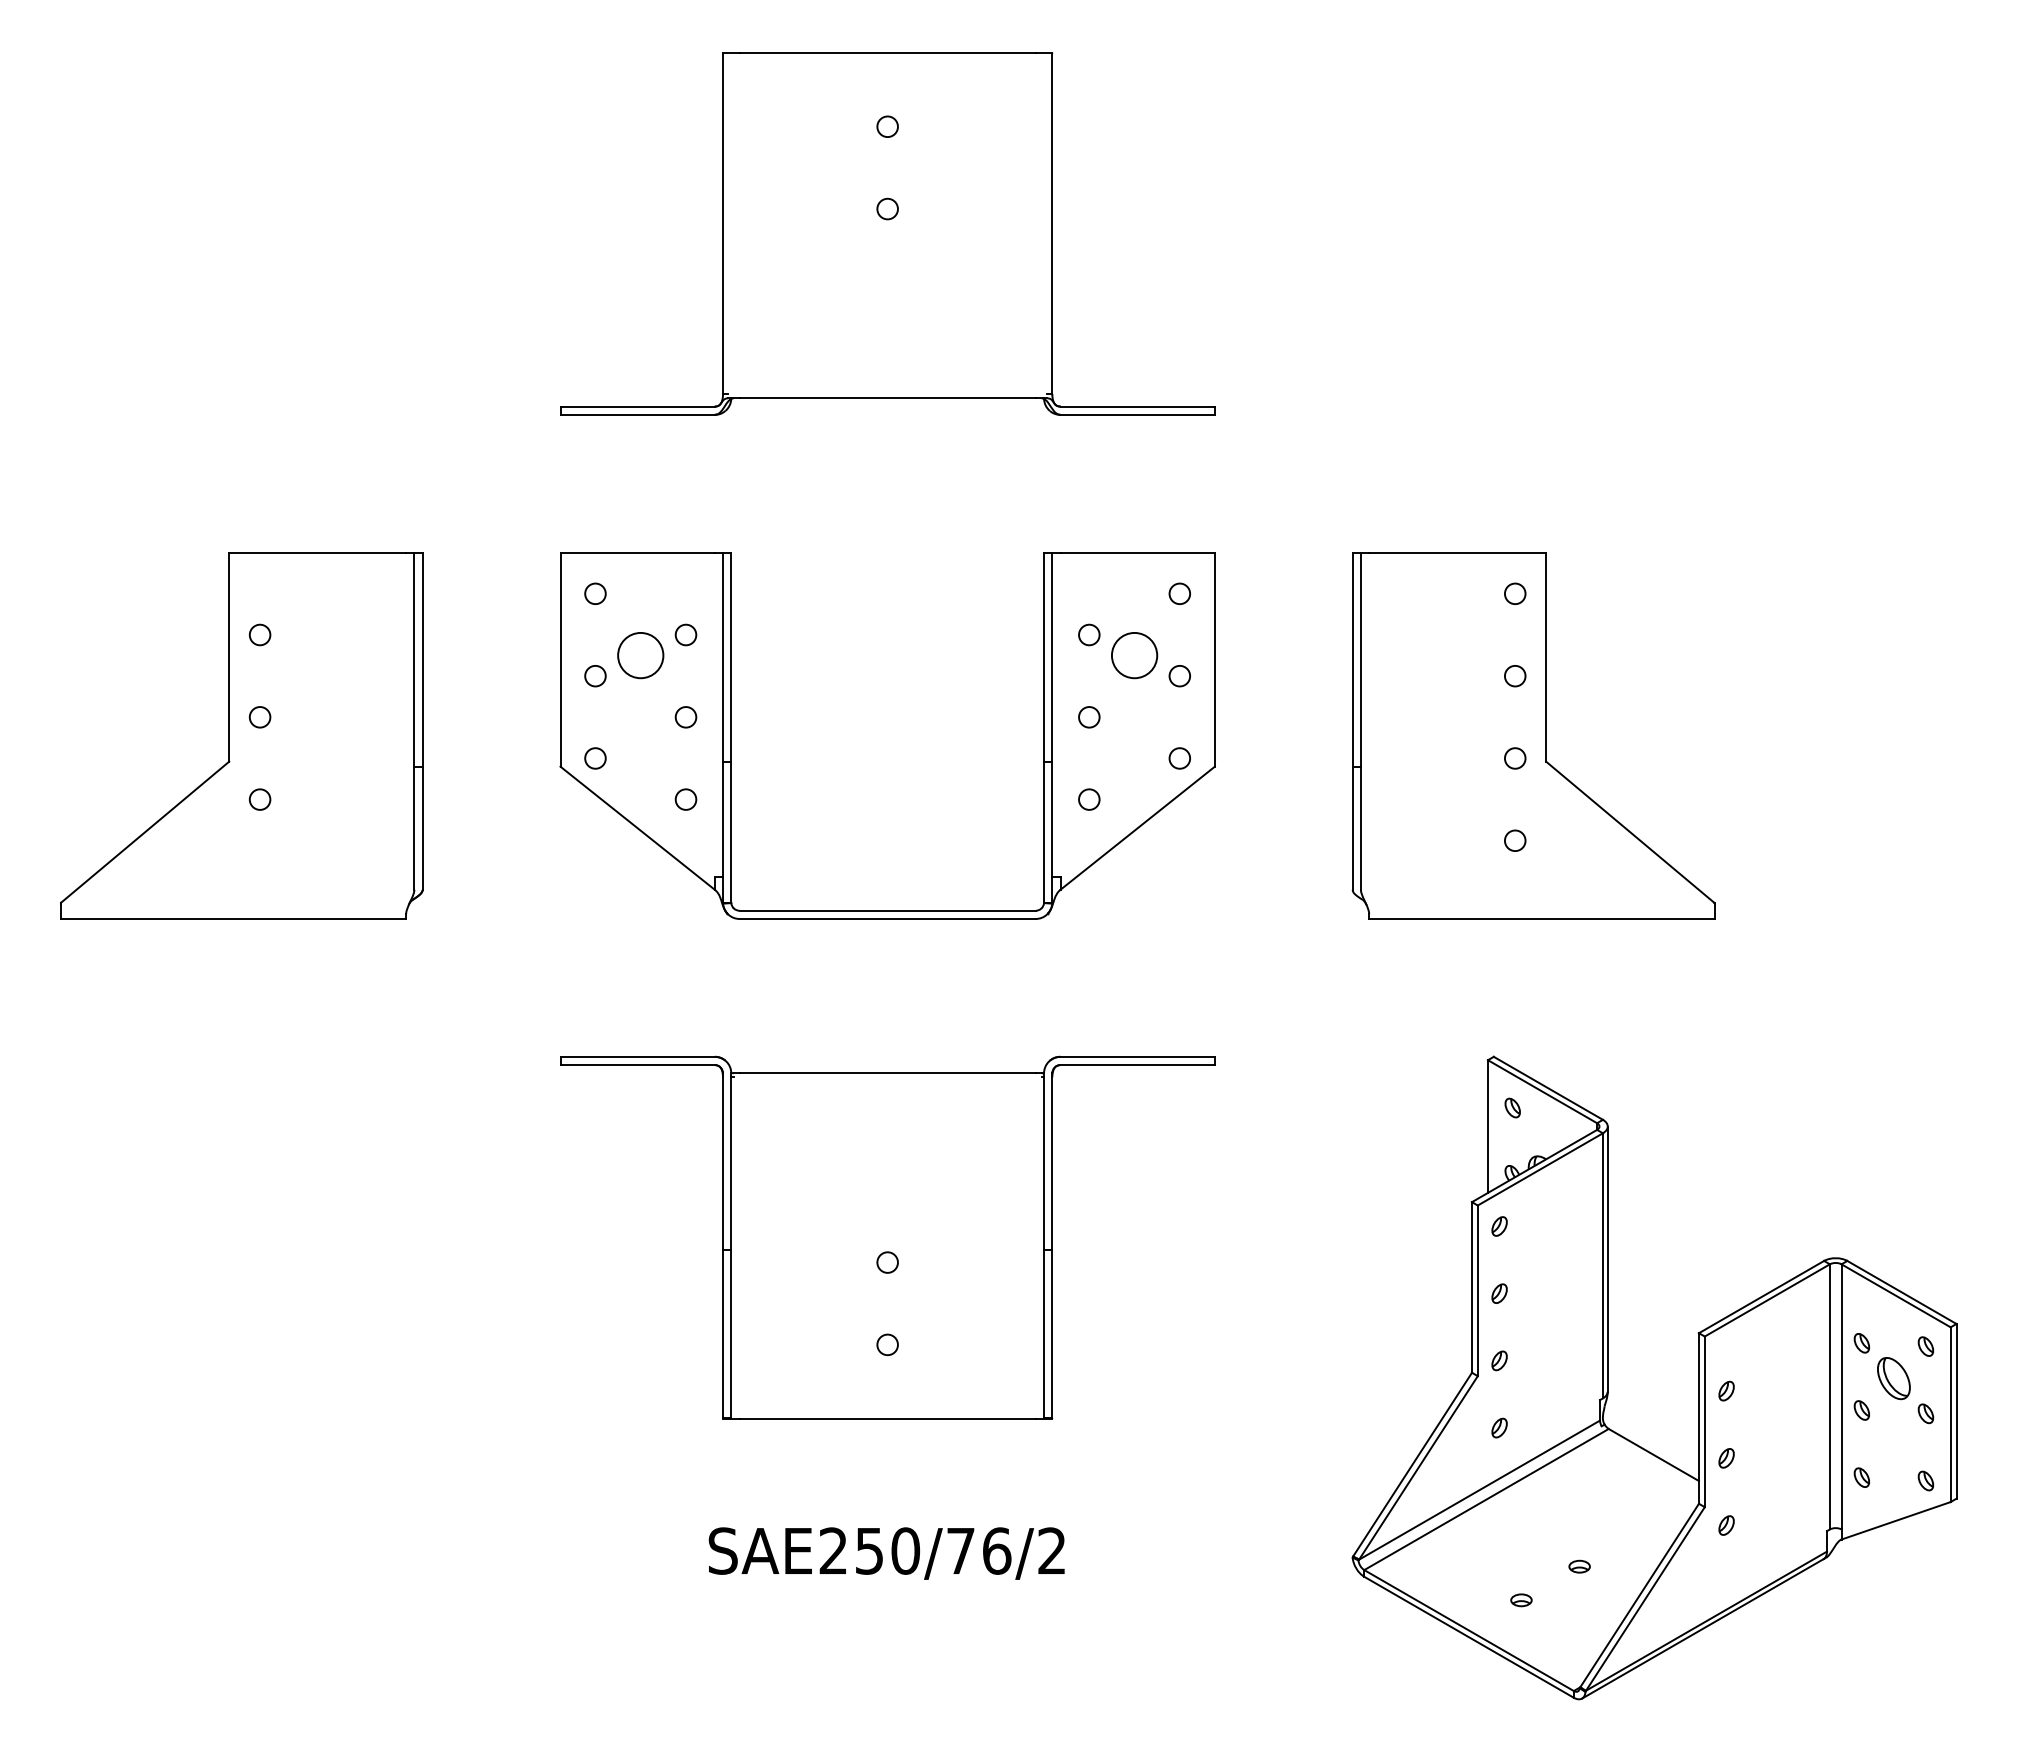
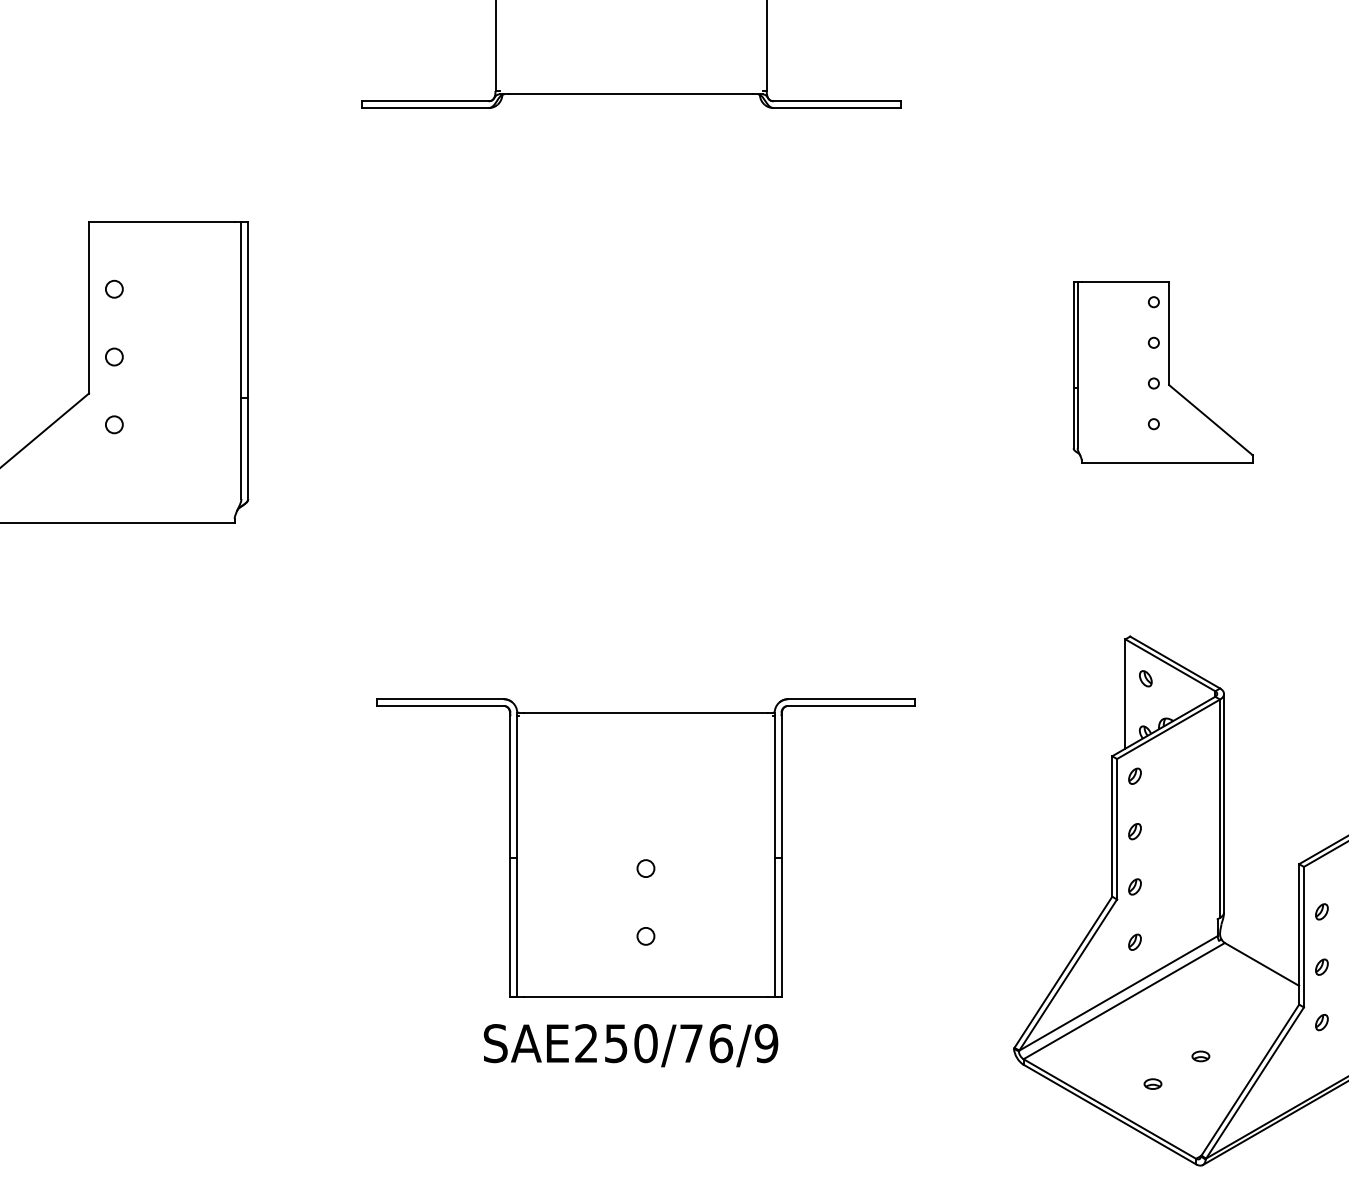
part: (731, 735) -> (502, 372), removed
part: (1533, 735) -> (1162, 372), size x0.6
part: (887, 1237) -> (645, 847), moved
text: (1051, 1550) -> (766, 1043), SAE250/76/2 -> SAE250/76/9

